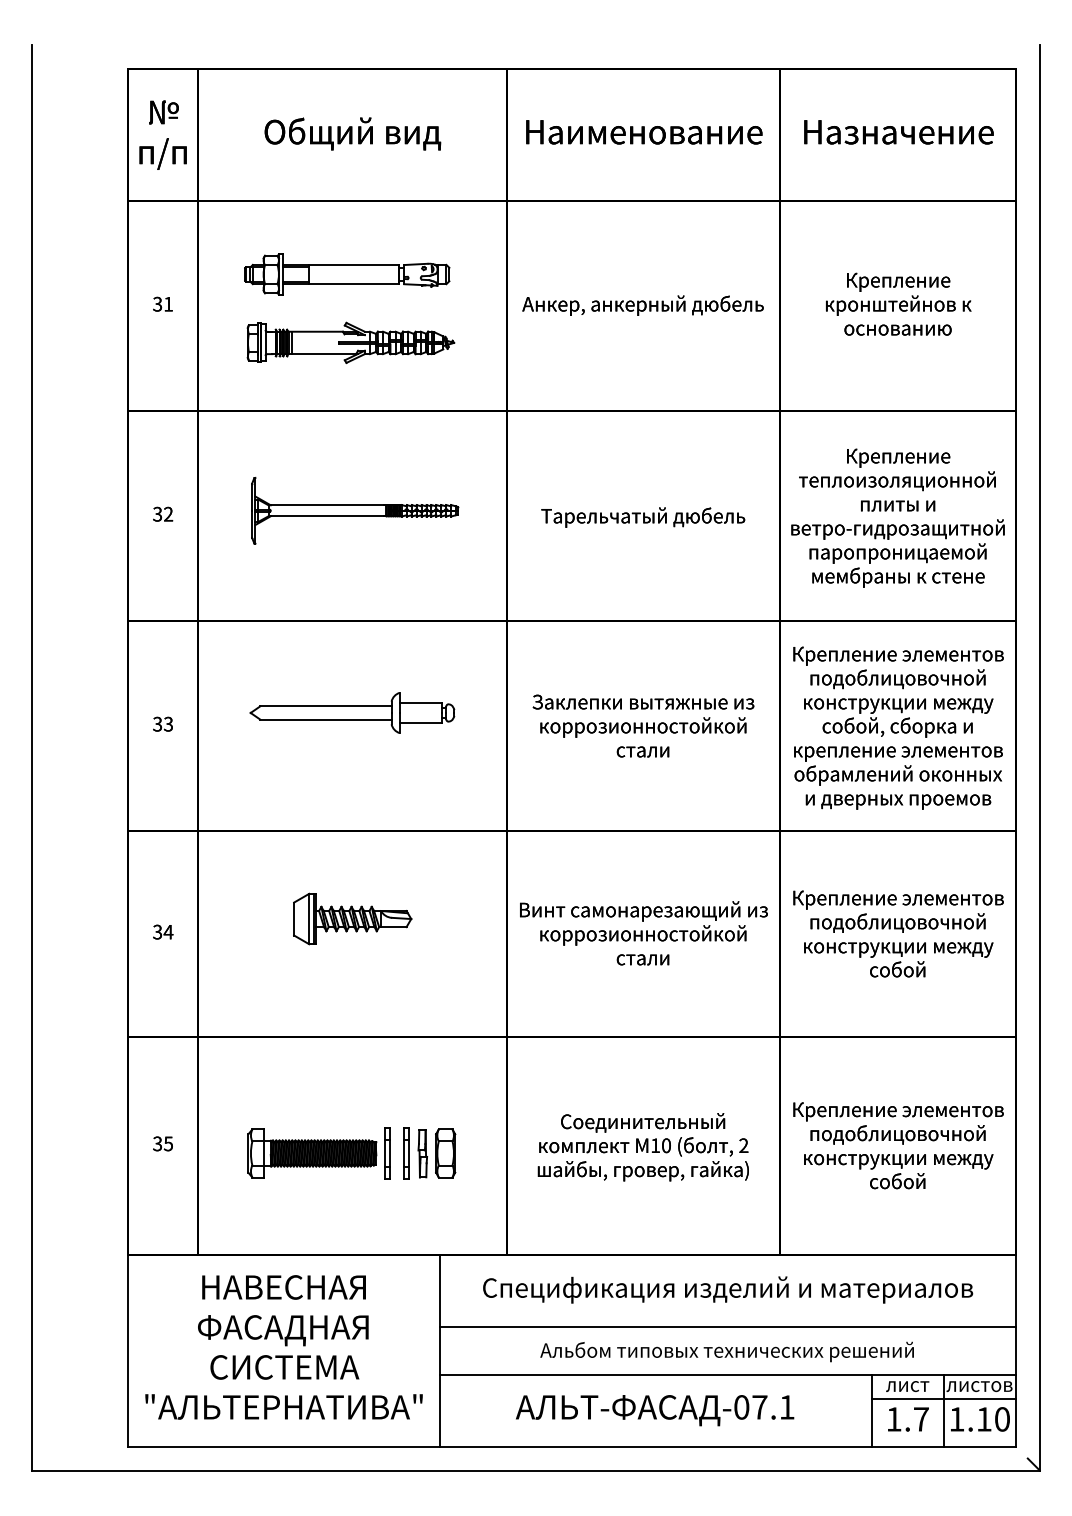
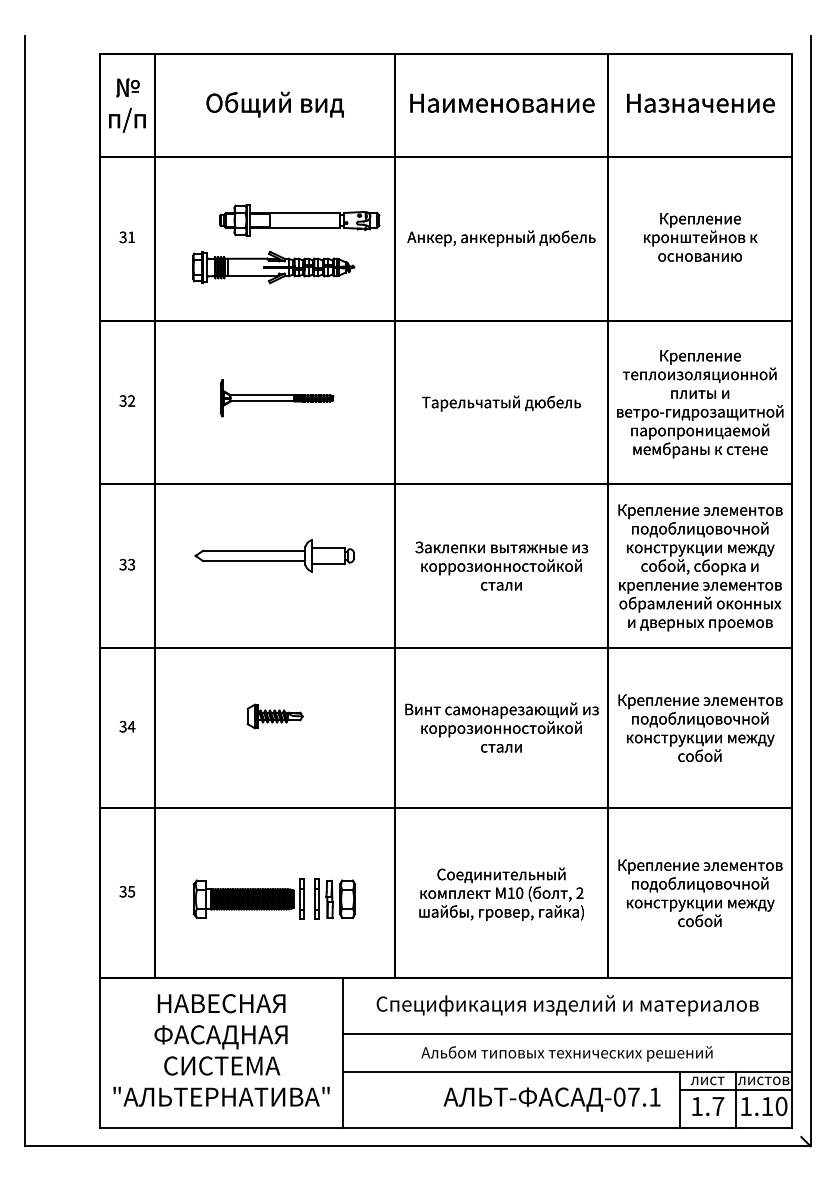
part: (347, 274) -> (299, 220), moved
part: (355, 510) -> (277, 398), size x0.7
part: (352, 918) -> (274, 716), size x0.6
text: (655, 1410) -> (552, 1099), moved

